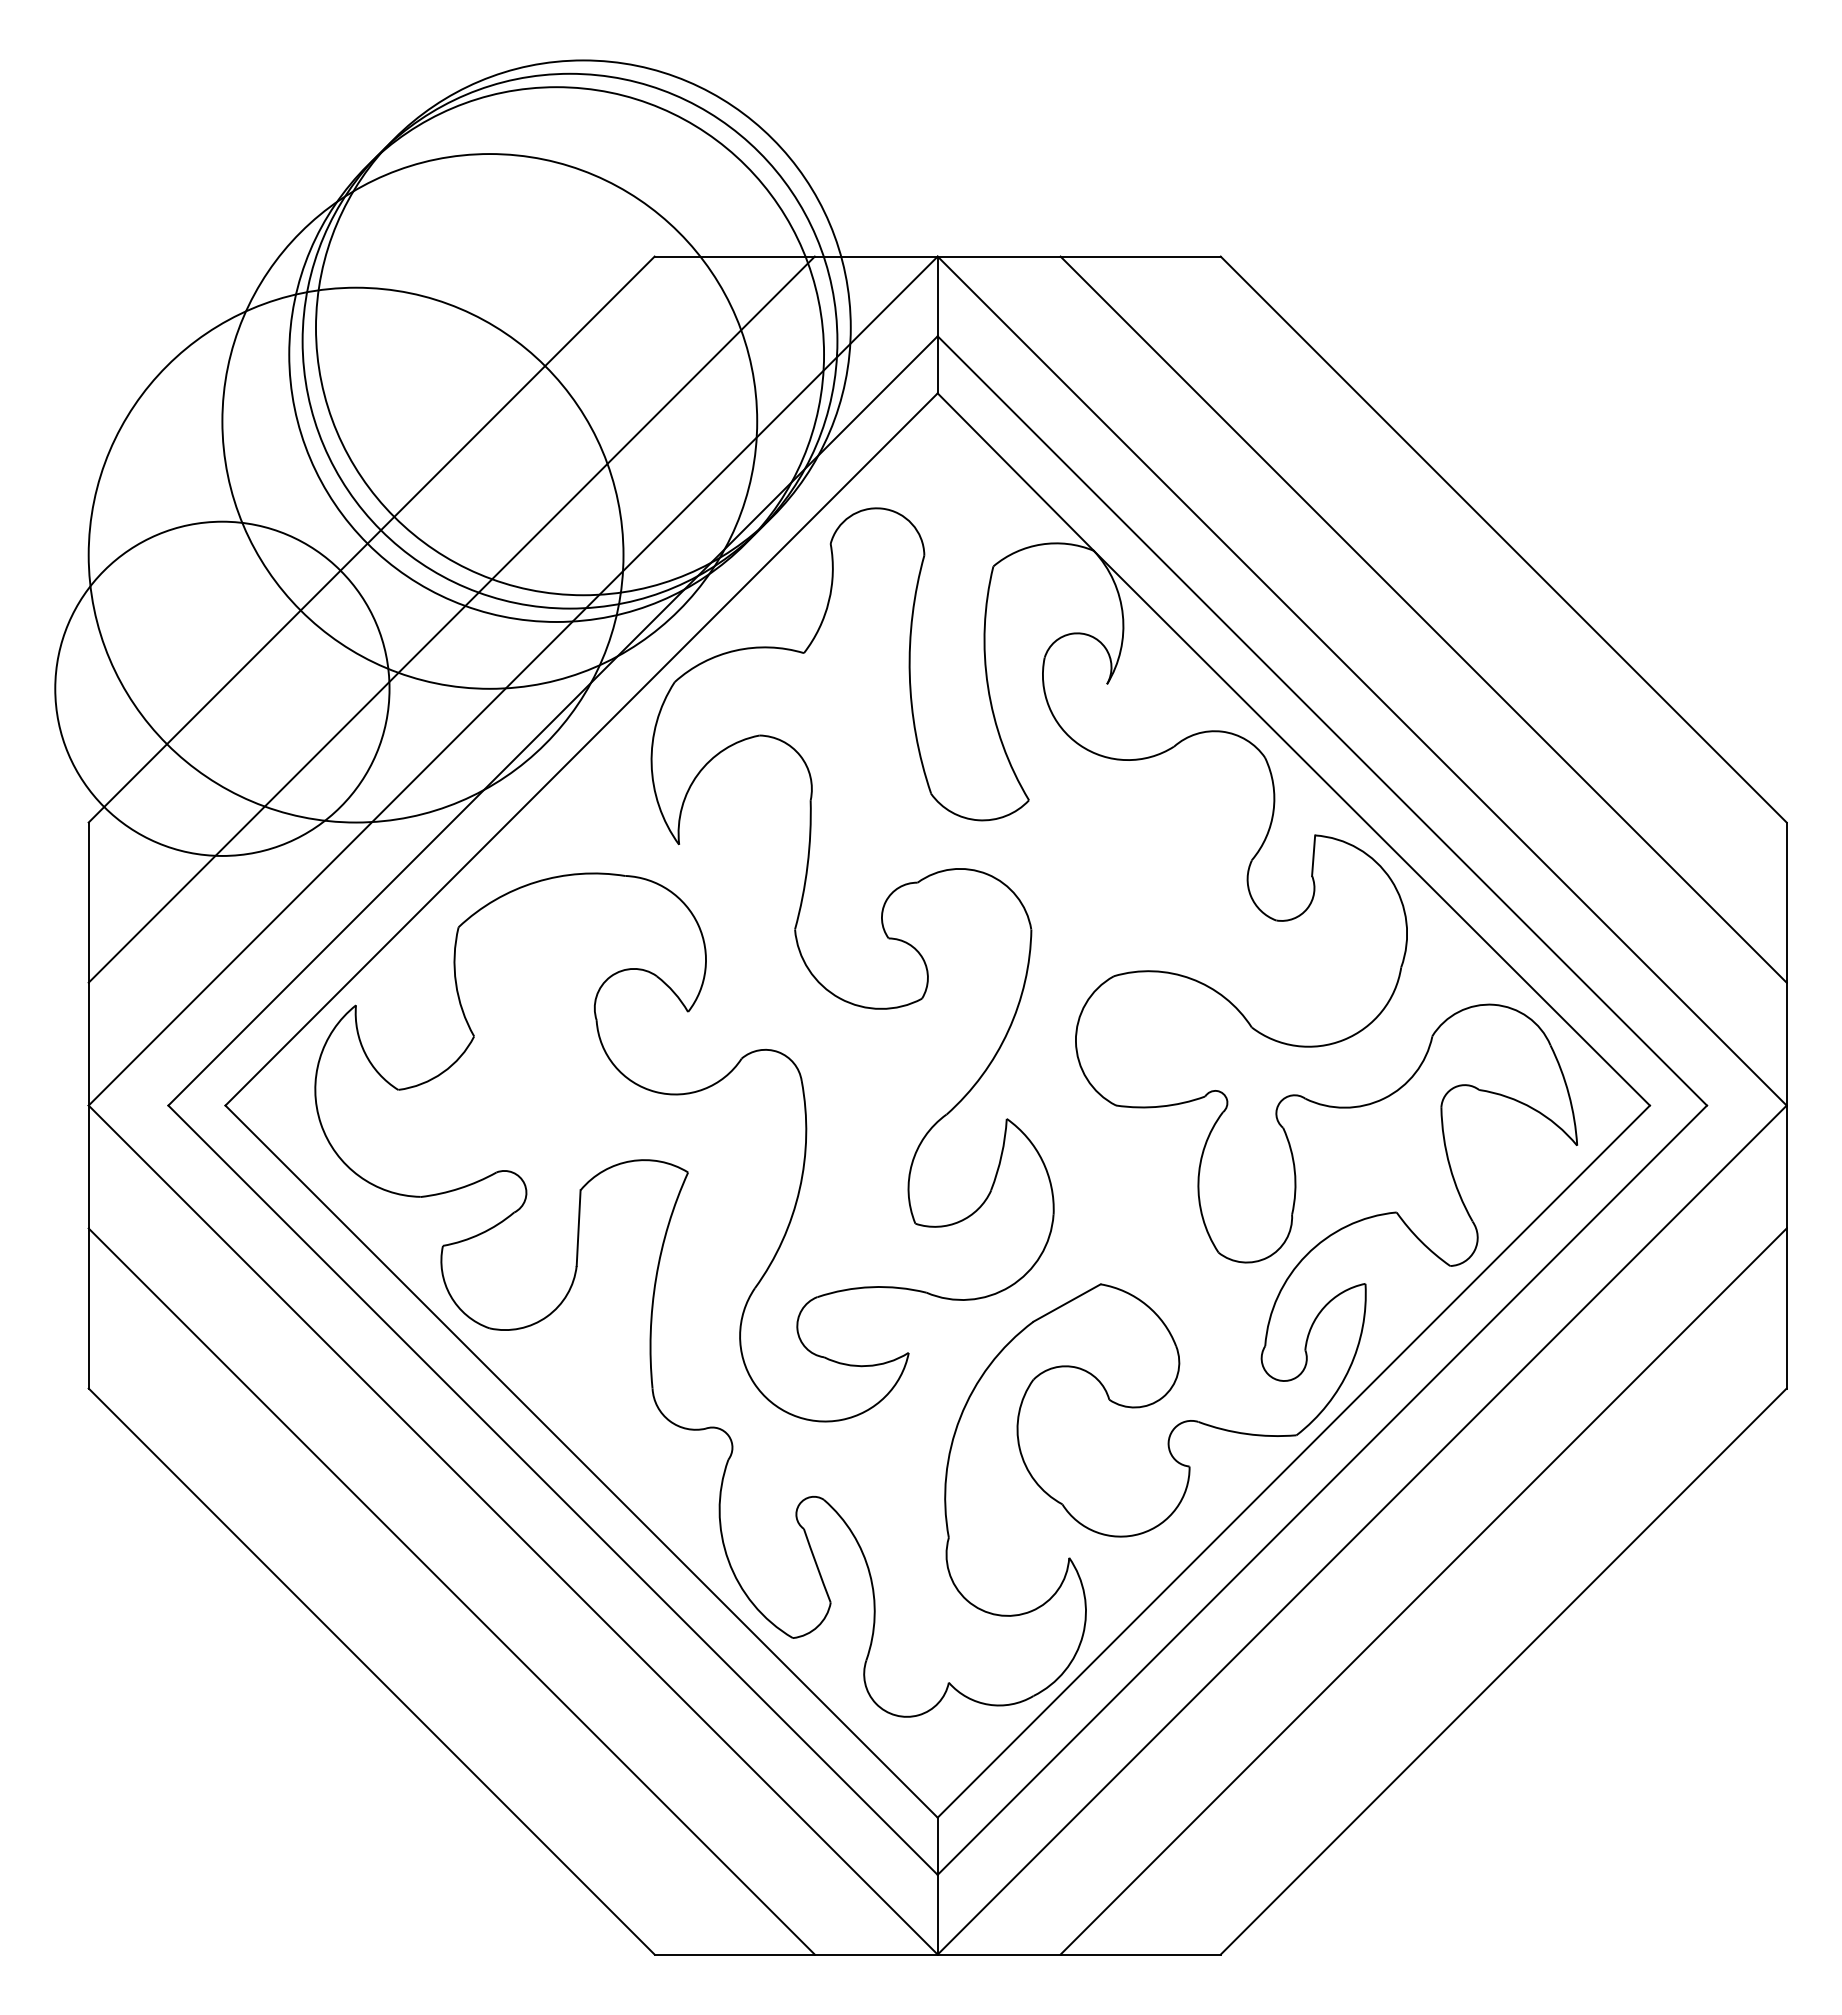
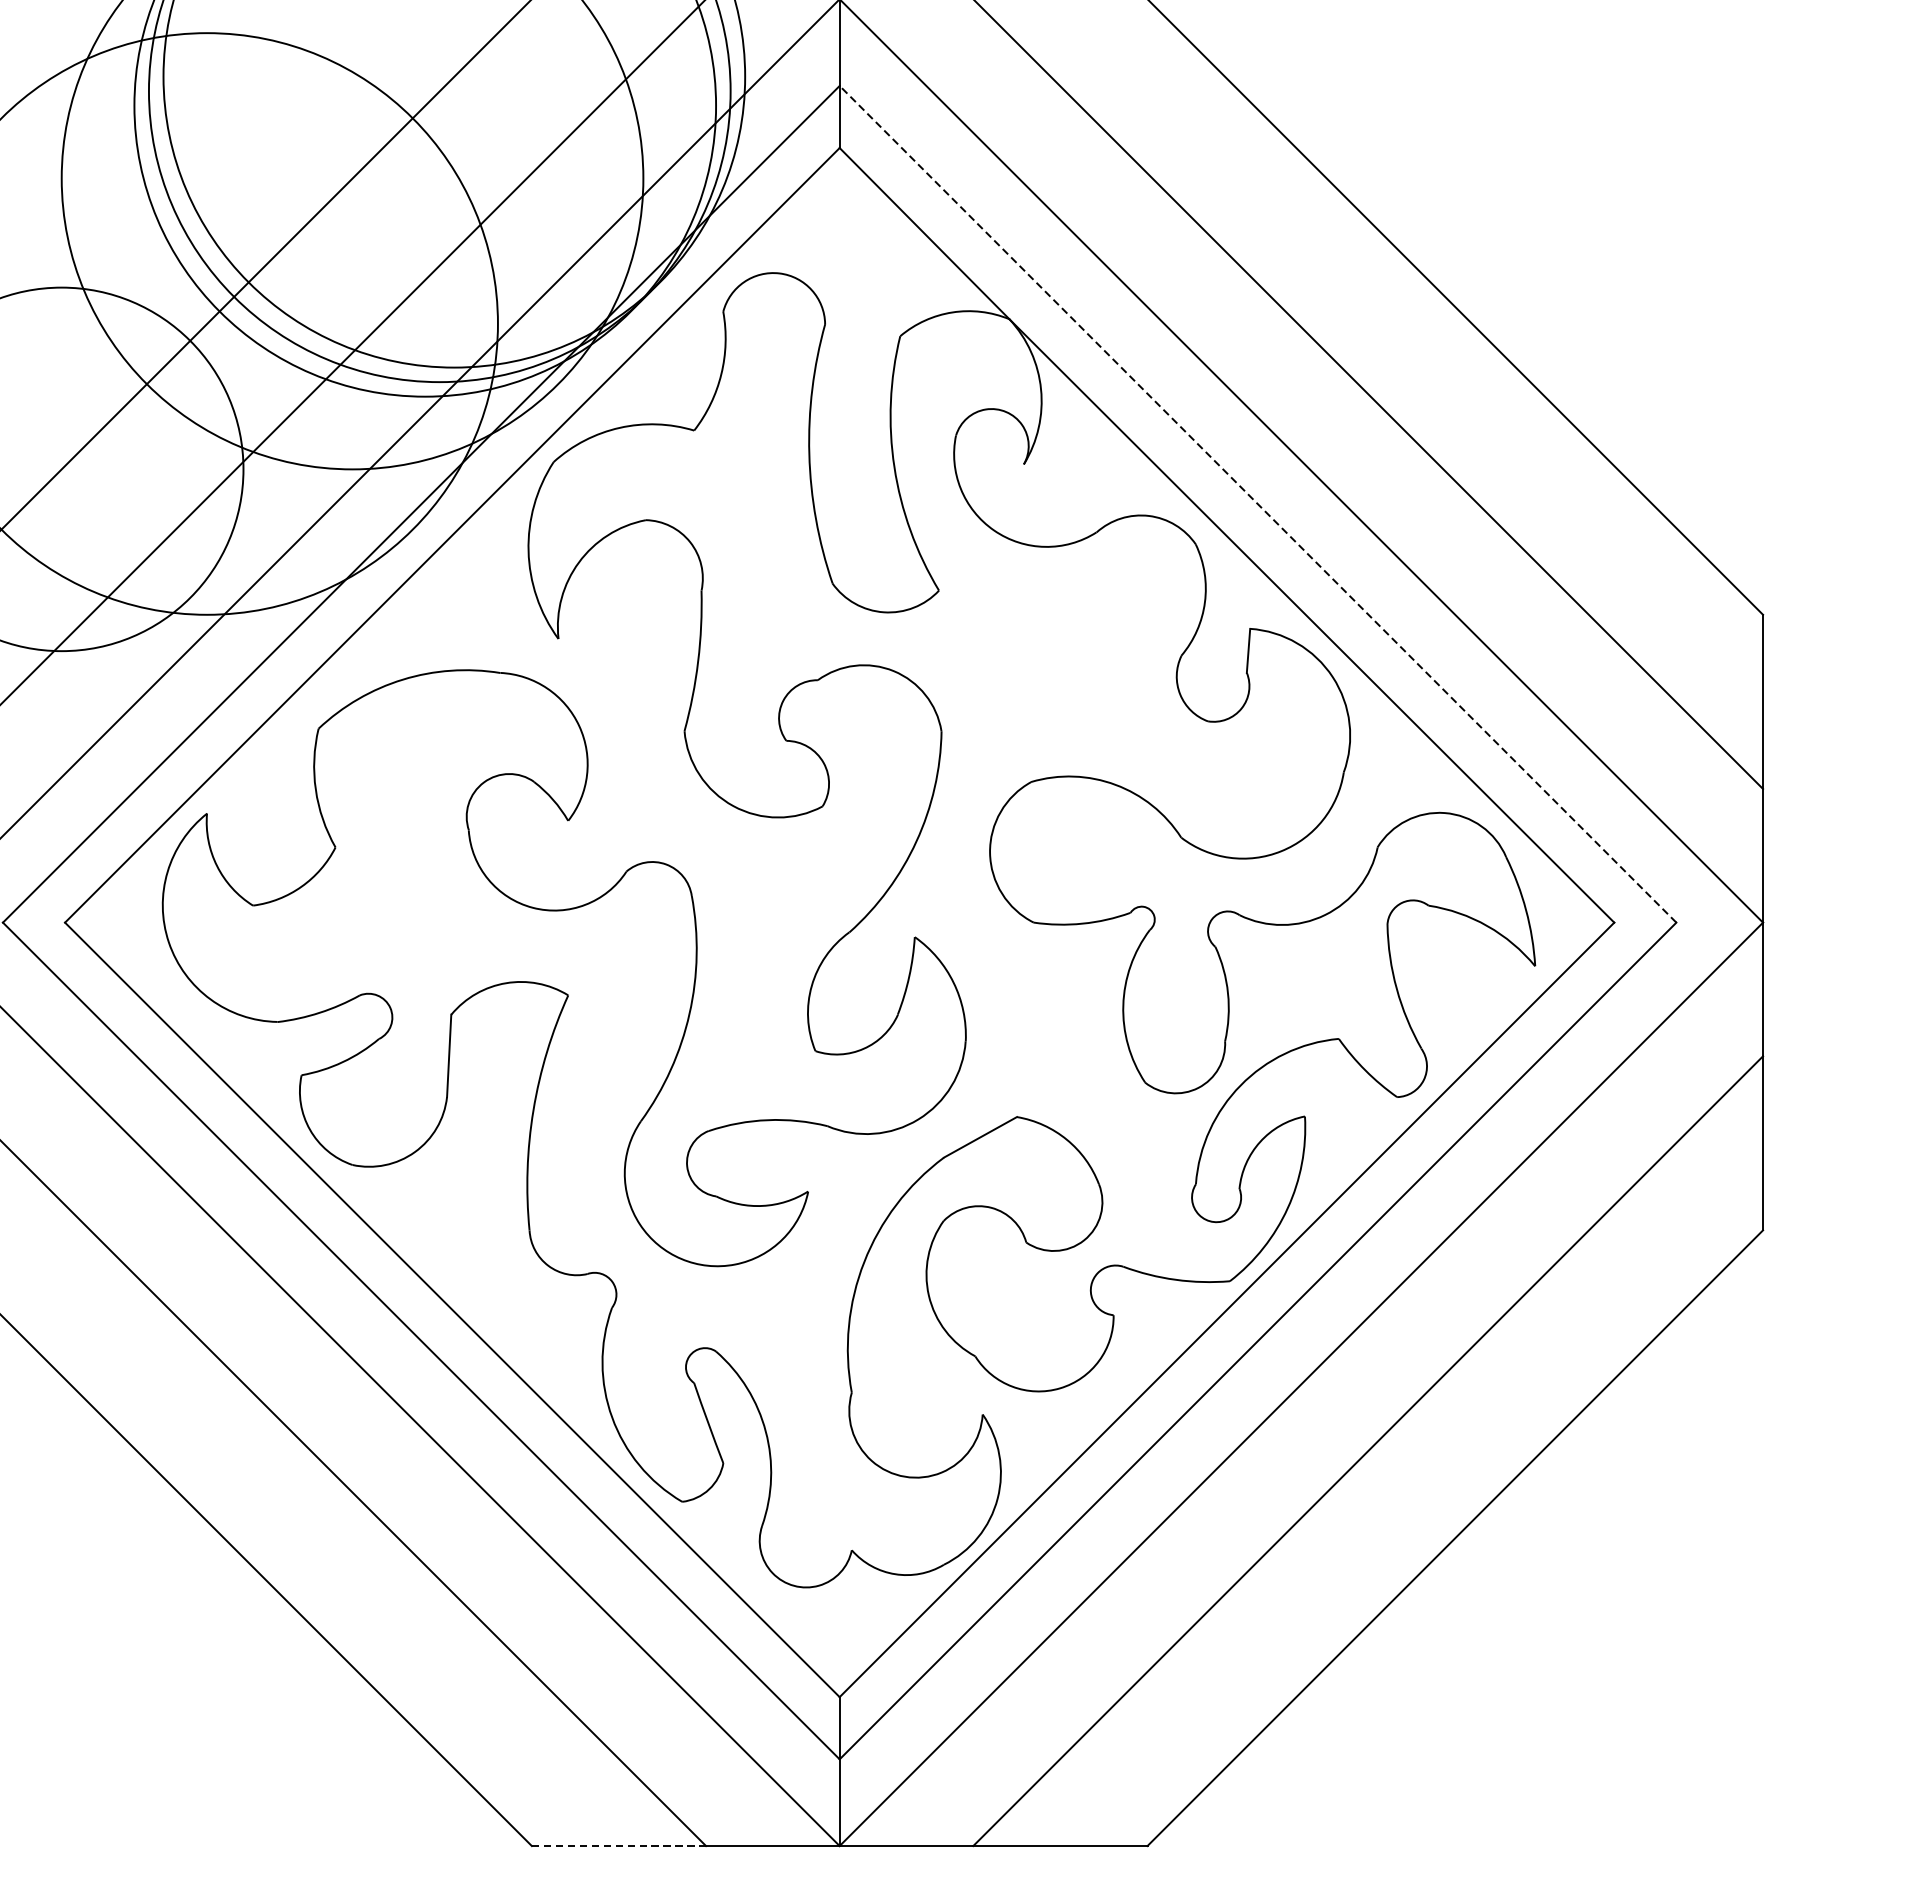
line: (1322, 720) -> (1258, 503), solid -> dashed
line: (735, 1954) -> (619, 1845), solid -> dashed

